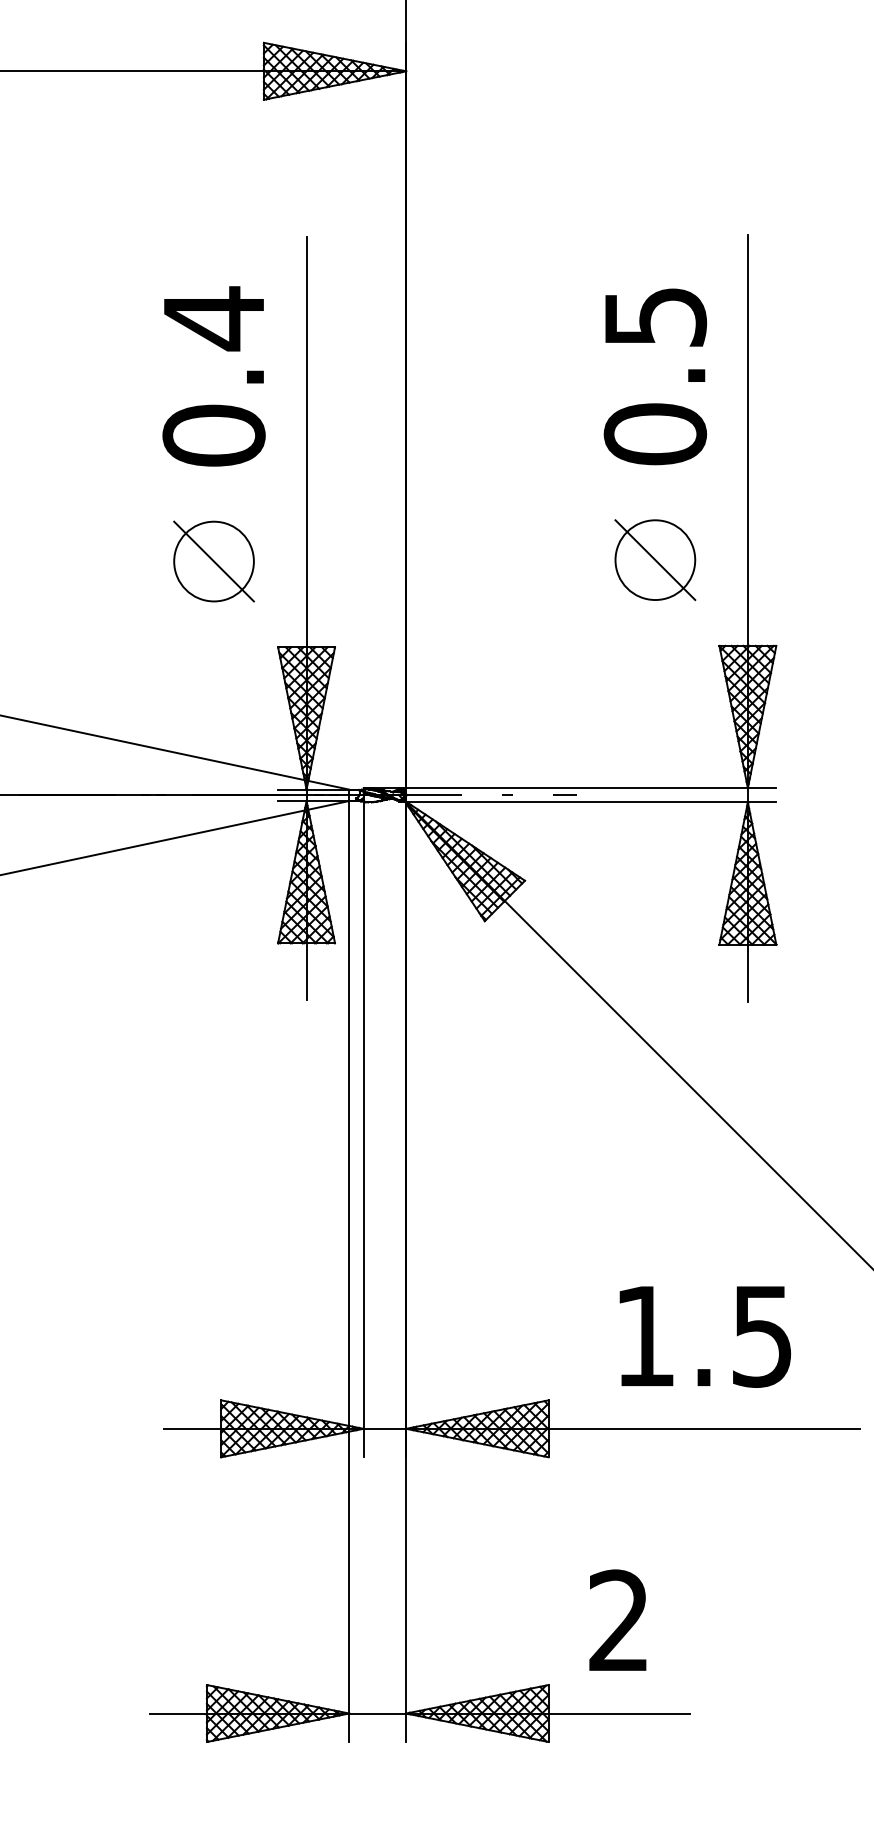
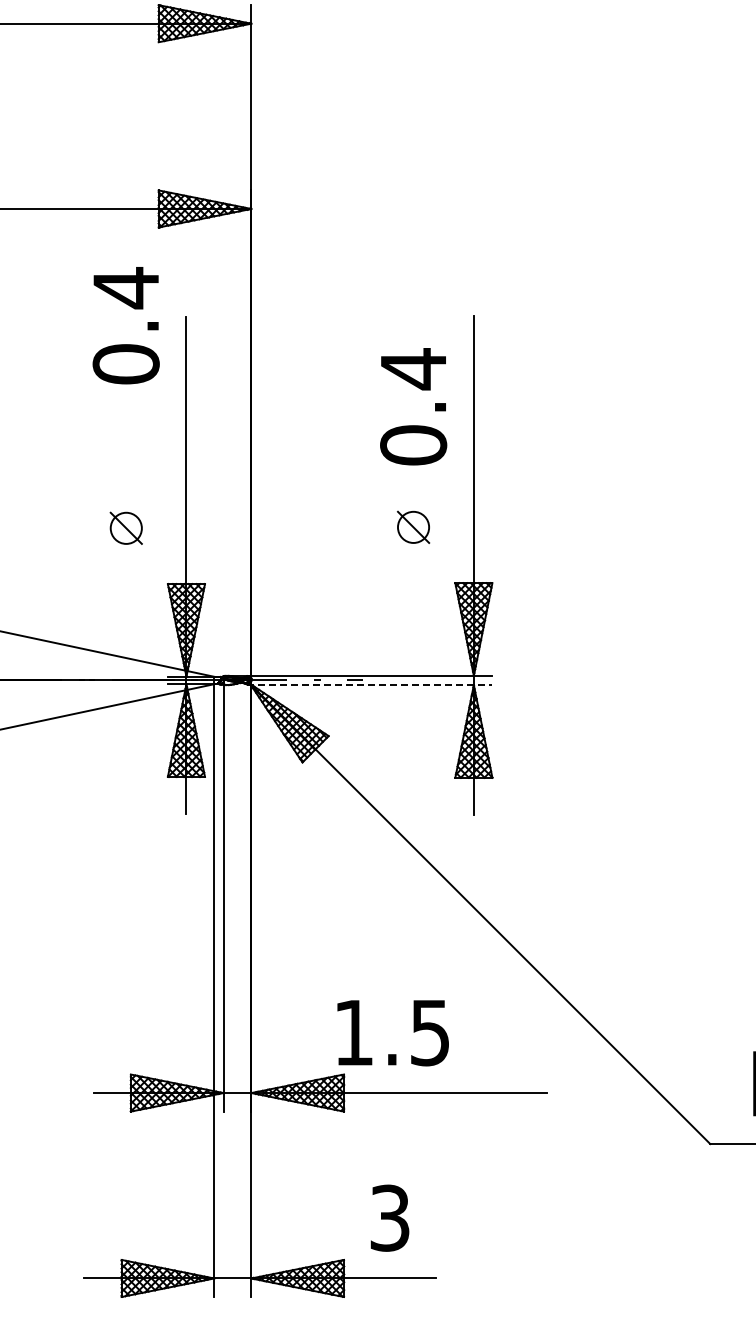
text: (656, 317) -> (414, 369), 0.5 -> 0.4
text: (212, 376) -> (125, 325), moved
part: (655, 560) -> (413, 527), size x0.6
part: (214, 561) -> (126, 528), size x0.6
line: (587, 803) -> (369, 685), solid -> dashed
text: (704, 1337) -> (392, 1033), moved
text: (618, 1619) -> (389, 1217), 2 -> 3

